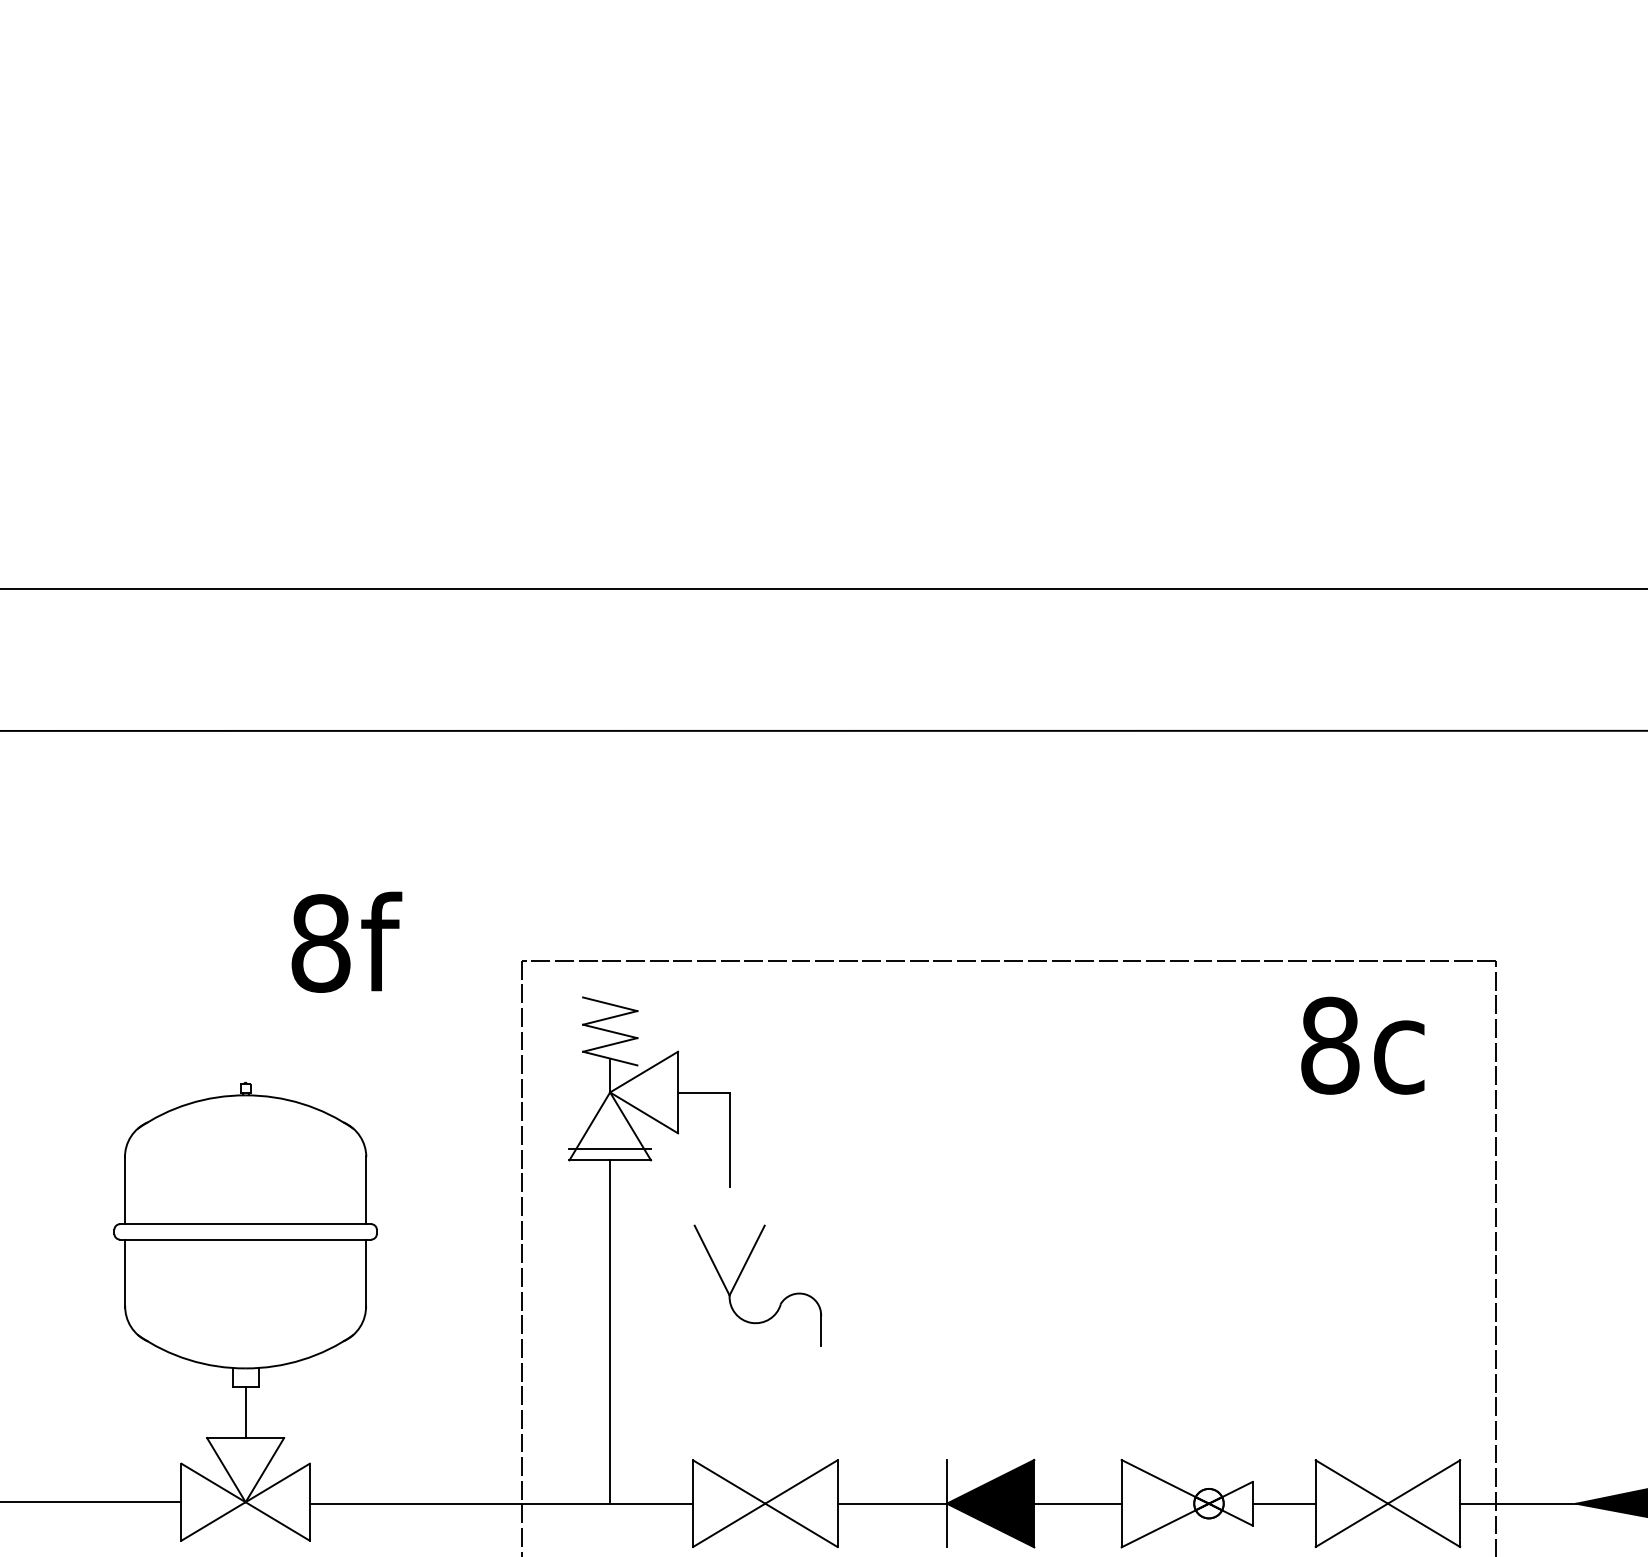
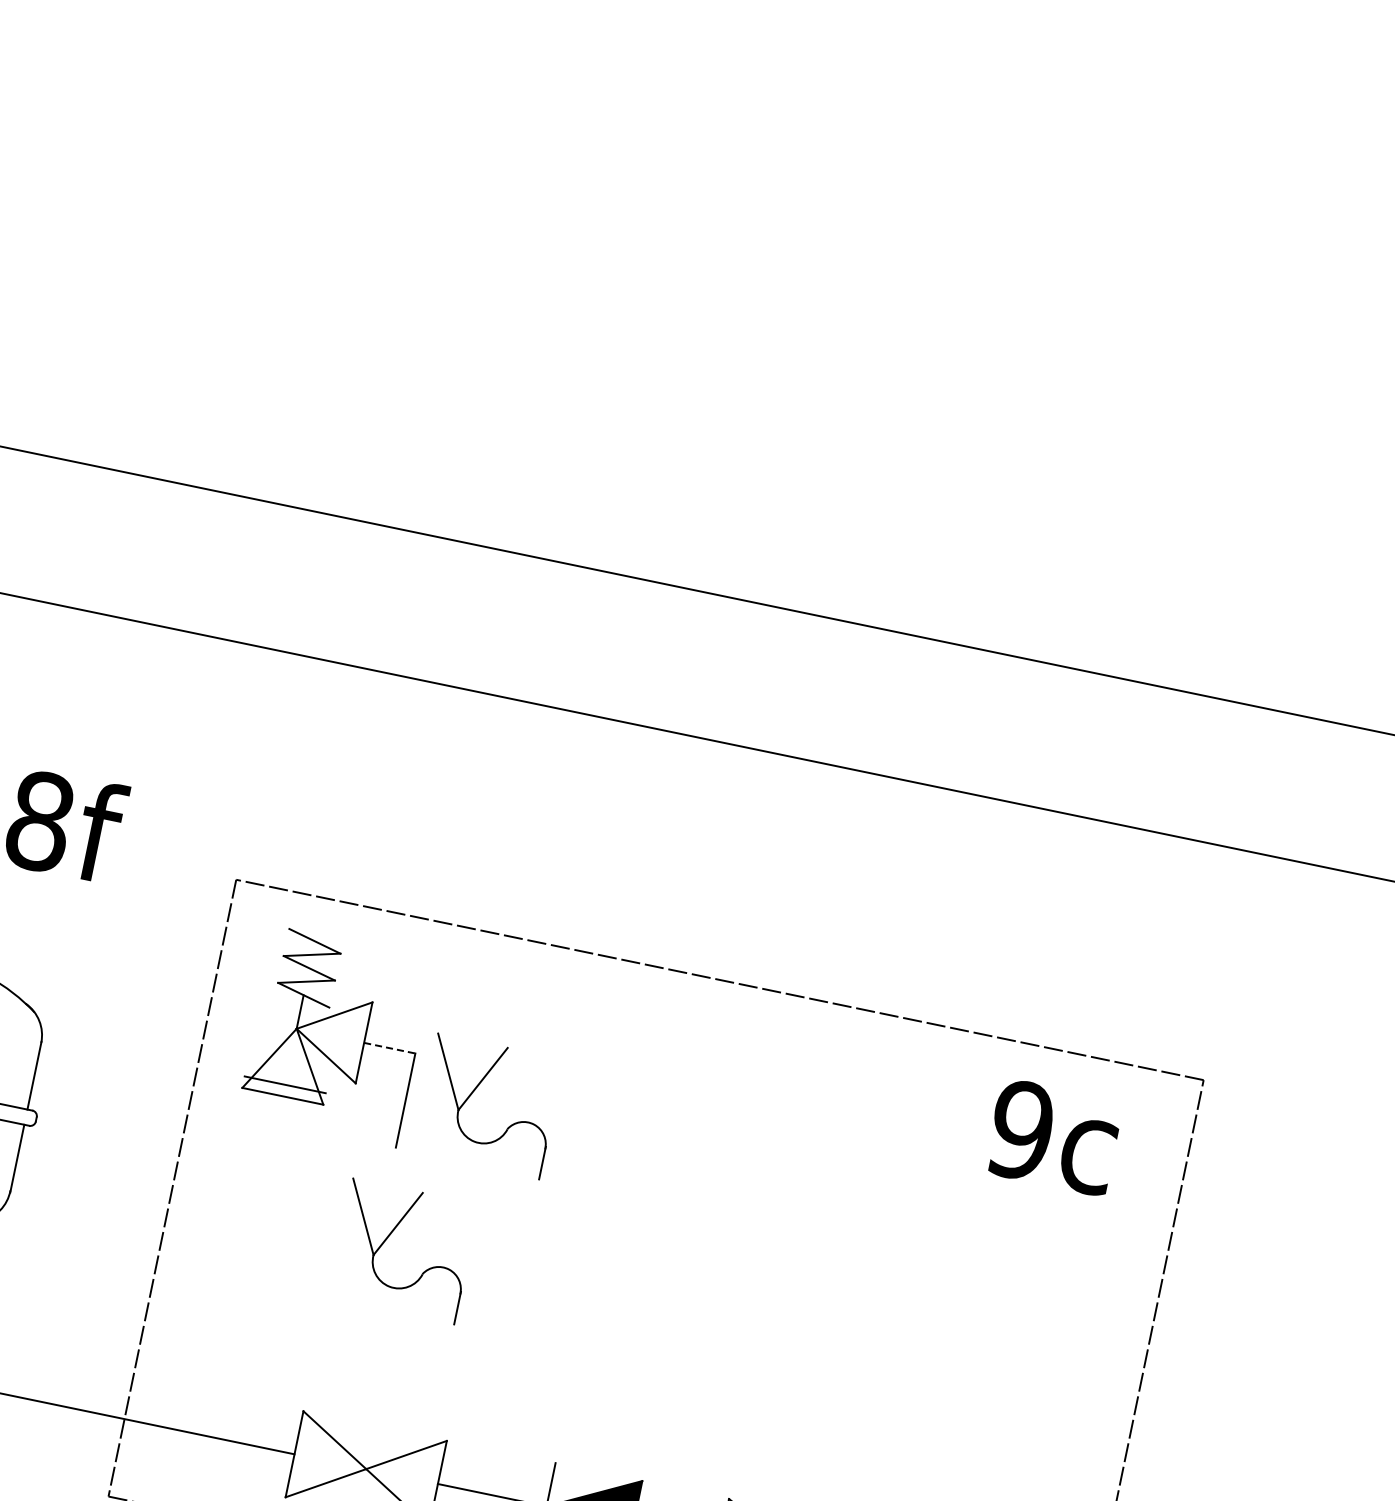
text: (1329, 1045) -> (1020, 1130), 8c -> 9c
line: (703, 1092) -> (389, 1048), solid -> dashed
part: (793, 1119) -> (473, 1093), added
line: (610, 1331) -> (247, 1266), removed

